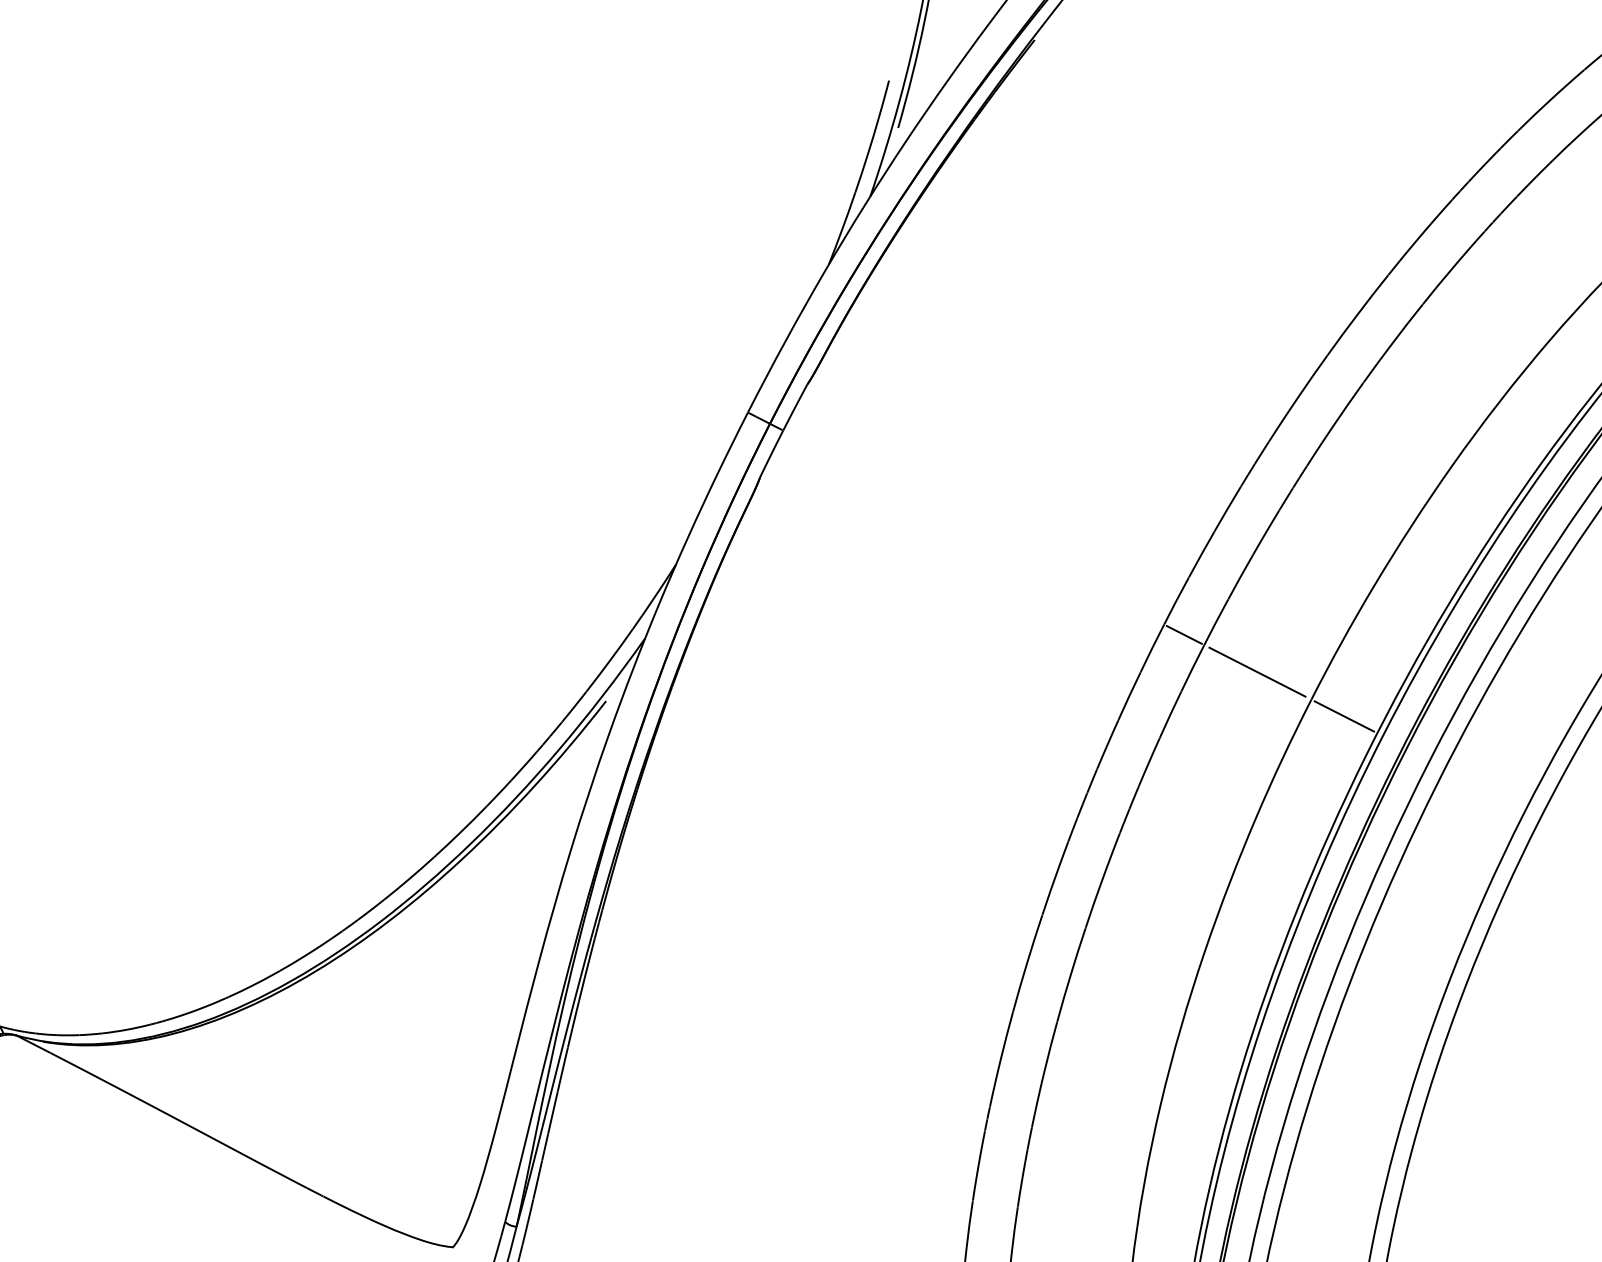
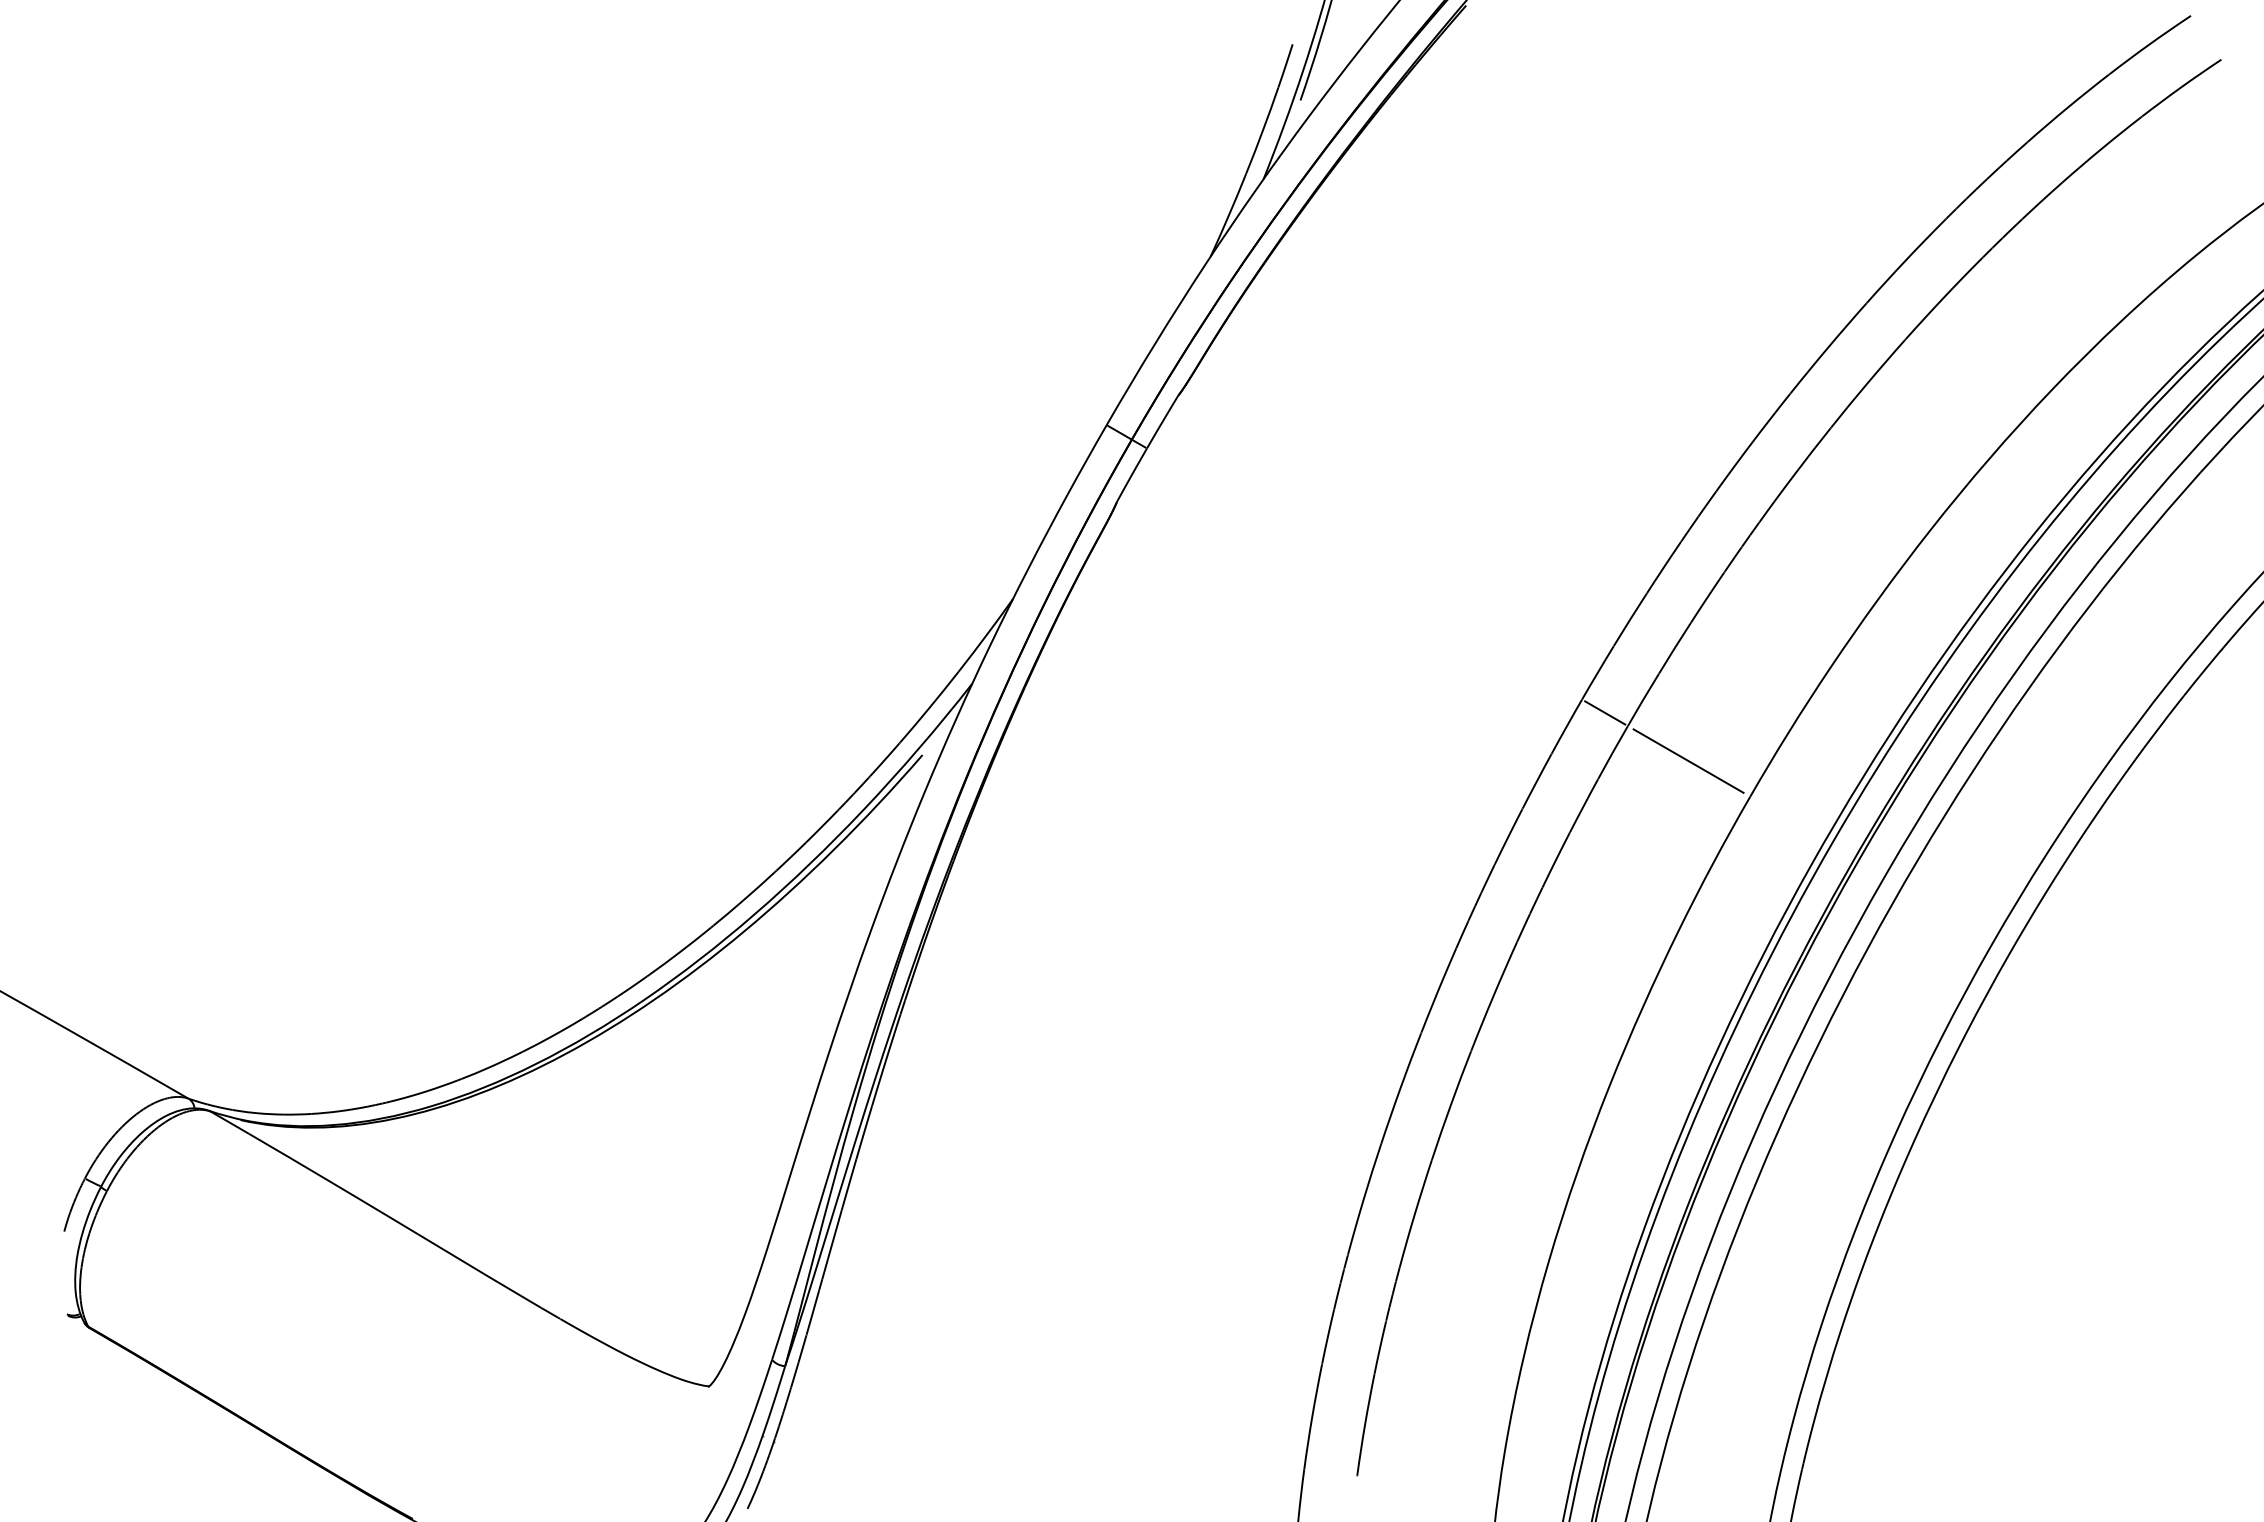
line: (1343, 715) -> (1787, 817), removed

